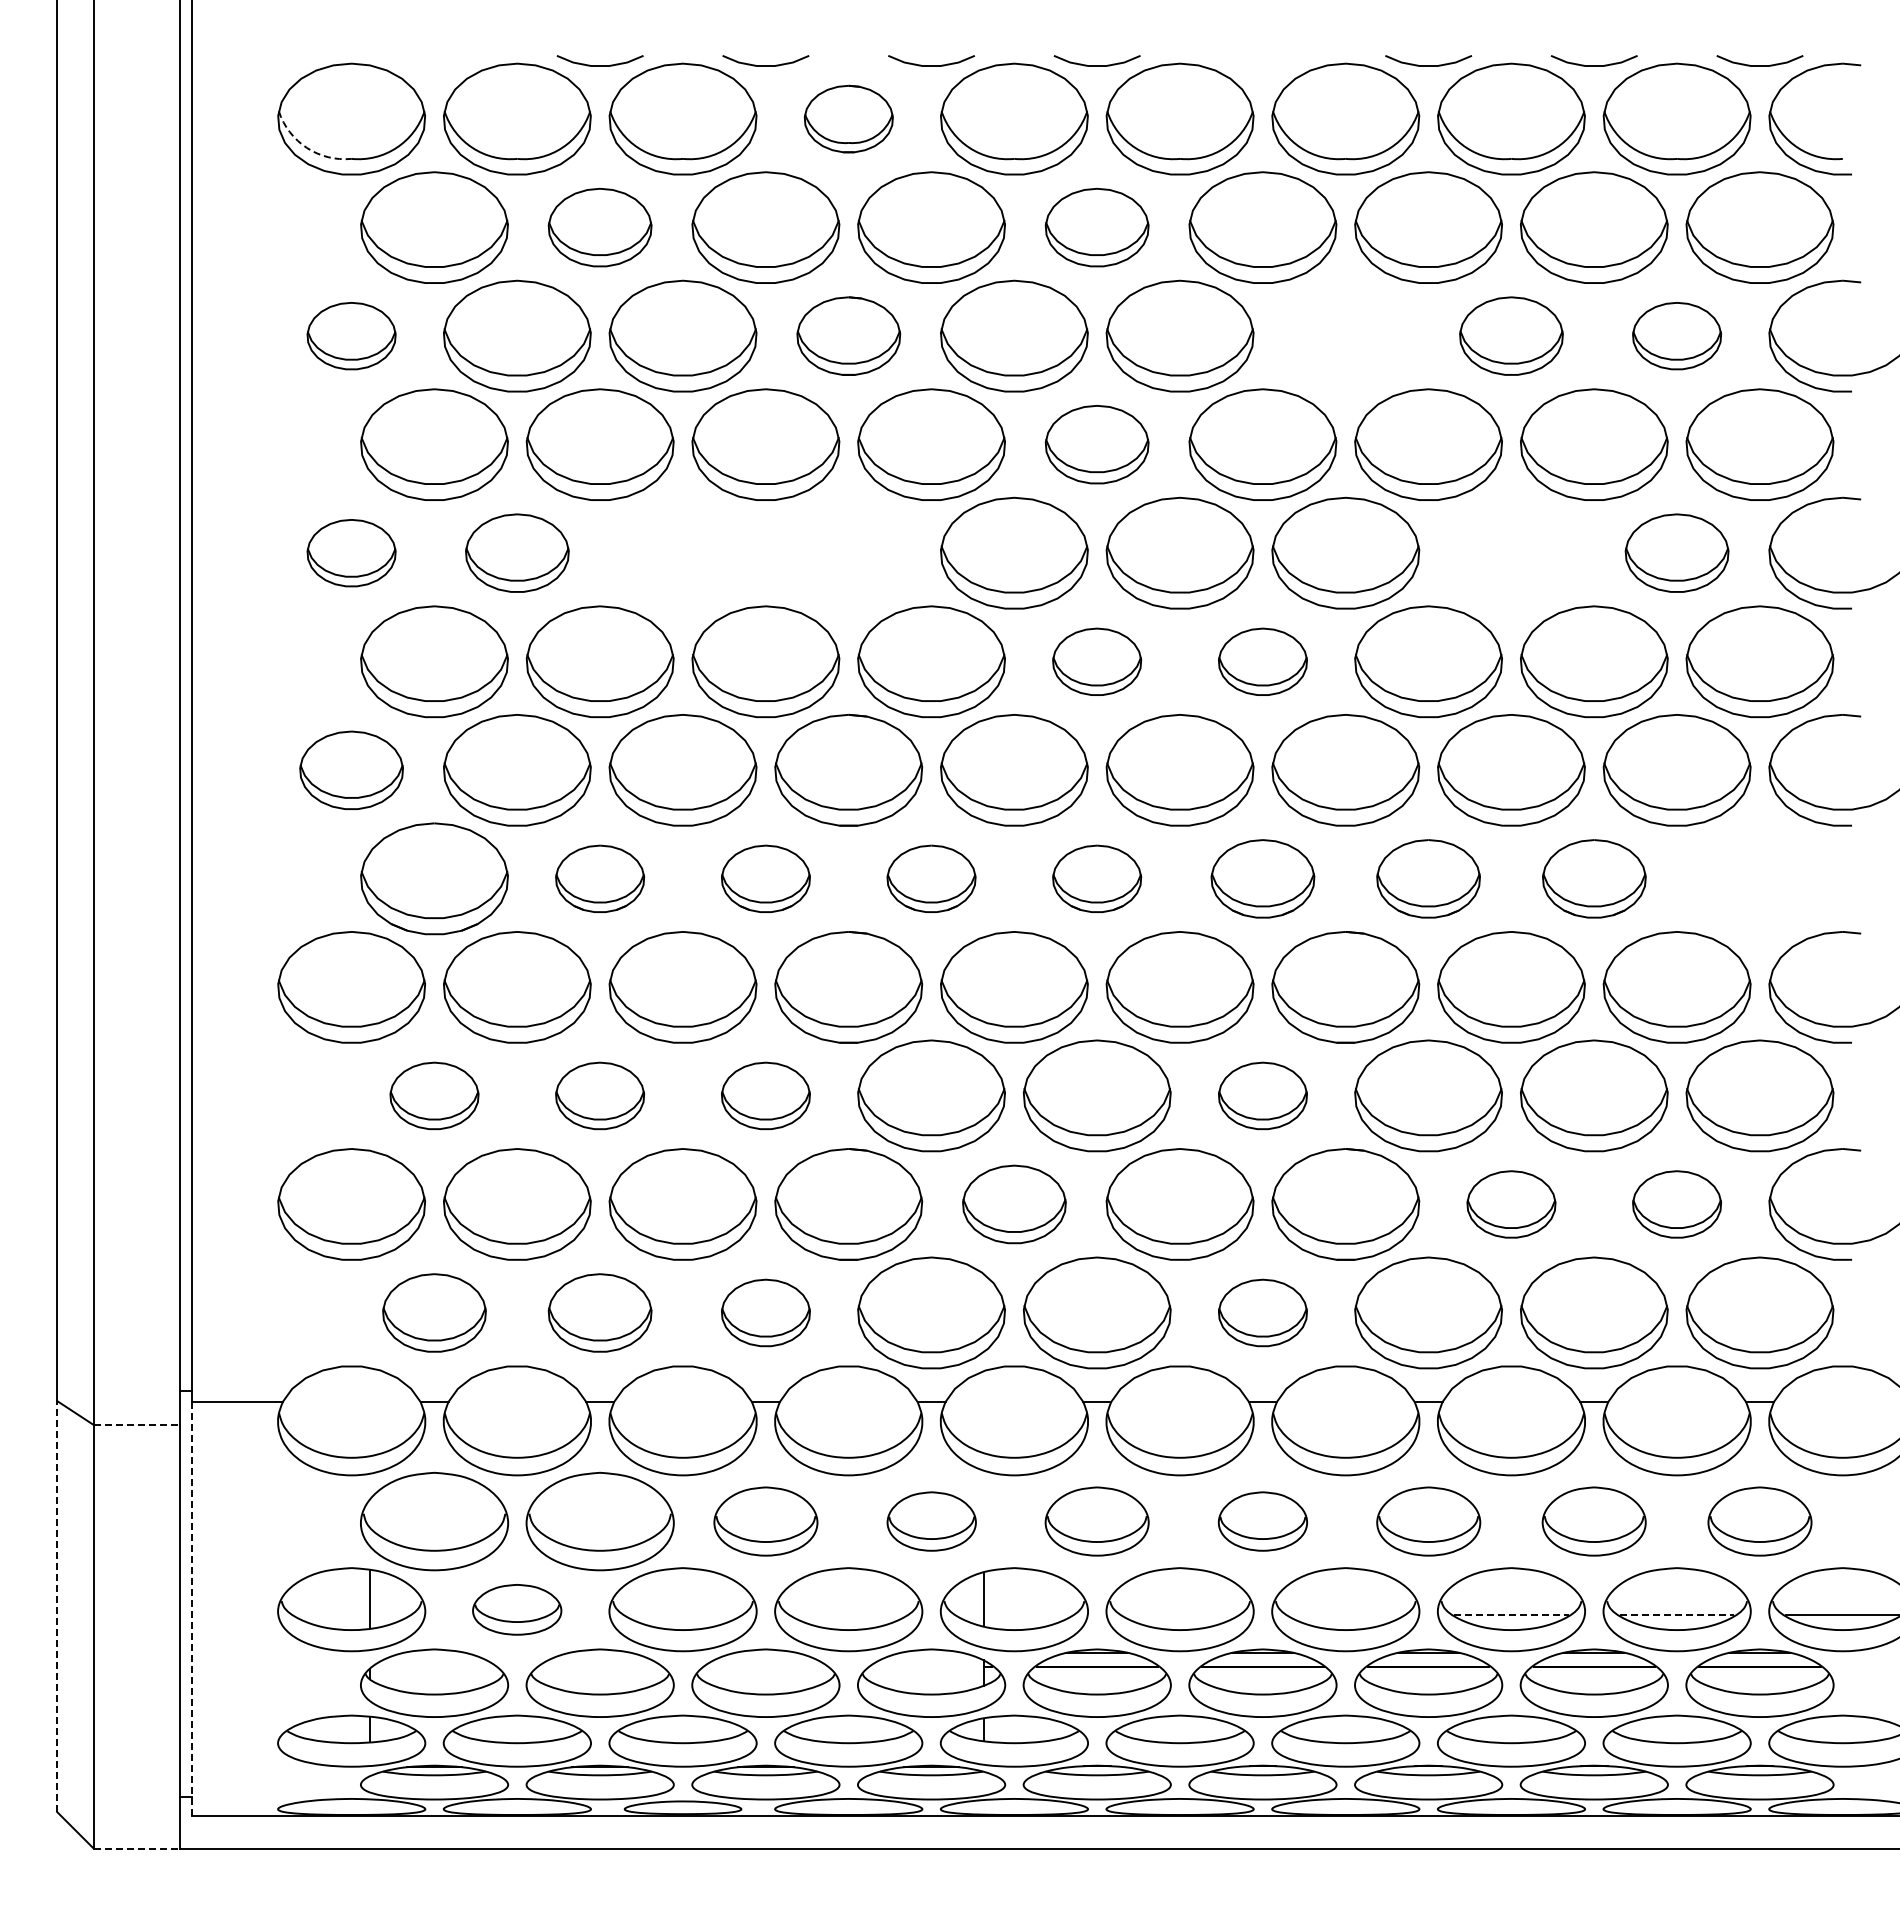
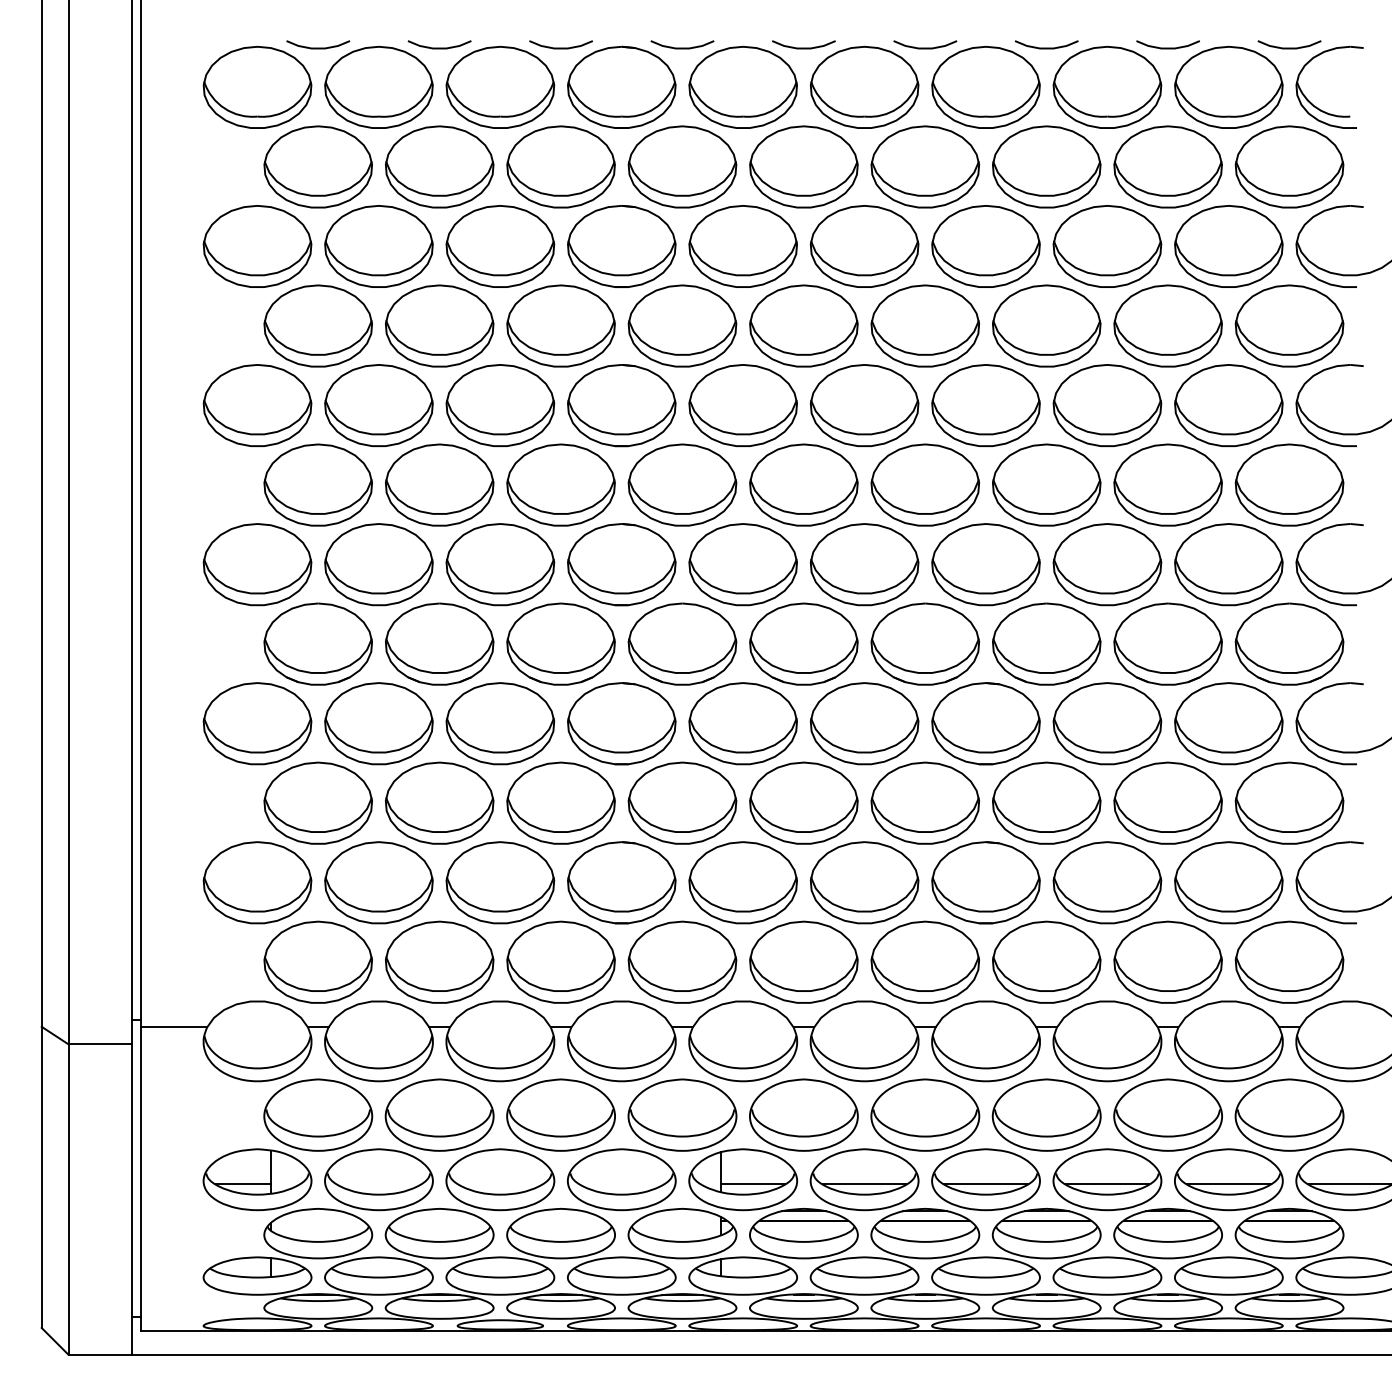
curve: (434, 65) -> (318, 48), added
curve: (1262, 65) -> (925, 48), added
part: (848, 118) -> (621, 86), size x1.67
arc: (306, 147) -> (224, 108), dashed -> solid
part: (599, 227) -> (439, 166), size x1.43
part: (1096, 227) -> (803, 166), size x1.43
part: (351, 335) -> (257, 245), size x1.67
part: (848, 335) -> (621, 245), size x1.43
part: (1345, 335) -> (985, 245), added
part: (1511, 335) -> (1107, 245), size x1.43
part: (1676, 335) -> (1228, 245), size x1.67
part: (1096, 444) -> (803, 325), size x1.43
part: (351, 552) -> (257, 405), size x1.67
part: (517, 552) -> (379, 405), size x1.43
part: (682, 552) -> (499, 405), added
part: (848, 552) -> (621, 405), added
part: (1511, 552) -> (1107, 405), added
part: (1676, 552) -> (1228, 405), size x1.43
part: (1096, 661) -> (803, 484), size x1.67
part: (1262, 661) -> (925, 484), size x1.67
part: (351, 770) -> (257, 564), size x1.43
part: (599, 878) -> (439, 643), size x1.67
part: (765, 878) -> (560, 643), size x1.67
part: (931, 878) -> (682, 643), size x1.67
part: (1096, 878) -> (803, 643), size x1.67
part: (1262, 878) -> (925, 643), size x1.43
part: (1428, 878) -> (1046, 643), size x1.43
part: (1594, 878) -> (1168, 643), size x1.43
part: (1759, 878) -> (1289, 643), added
part: (434, 1095) -> (318, 802), size x1.67
part: (599, 1095) -> (439, 802), size x1.67
part: (765, 1095) -> (560, 802), size x1.67
part: (1262, 1095) -> (925, 802), size x1.67
part: (1014, 1204) -> (743, 882), size x1.43
part: (1511, 1204) -> (1107, 882), size x1.67
part: (1676, 1204) -> (1228, 882), size x1.67
part: (434, 1312) -> (318, 961), size x1.43
part: (599, 1312) -> (439, 961), size x1.43
part: (765, 1312) -> (560, 961), size x1.67
part: (1262, 1312) -> (925, 961), size x1.67
line: (136, 1425) -> (99, 1044), dashed -> solid
part: (765, 1521) -> (560, 1115), size x1.43
part: (931, 1521) -> (682, 1115), size x1.67
part: (1096, 1521) -> (803, 1115), size x1.43
part: (1262, 1521) -> (925, 1115), size x1.67
part: (1428, 1521) -> (1046, 1115), size x1.43
part: (1593, 1521) -> (1167, 1115), size x1.43
part: (1759, 1521) -> (1289, 1115), size x1.43
line: (57, 1606) -> (41, 1177), dashed -> solid
line: (192, 1608) -> (140, 1178), dashed -> solid
part: (516, 1609) -> (378, 1179), size x1.67
line: (332, 1615) -> (243, 1183), added
line: (1027, 1615) -> (752, 1183), added
line: (1180, 1615) -> (864, 1183), added
line: (1345, 1615) -> (985, 1183), added
line: (1511, 1615) -> (1107, 1183), dashed -> solid
line: (1677, 1615) -> (1229, 1183), dashed -> solid
line: (136, 1848) -> (99, 1354), dashed -> solid

